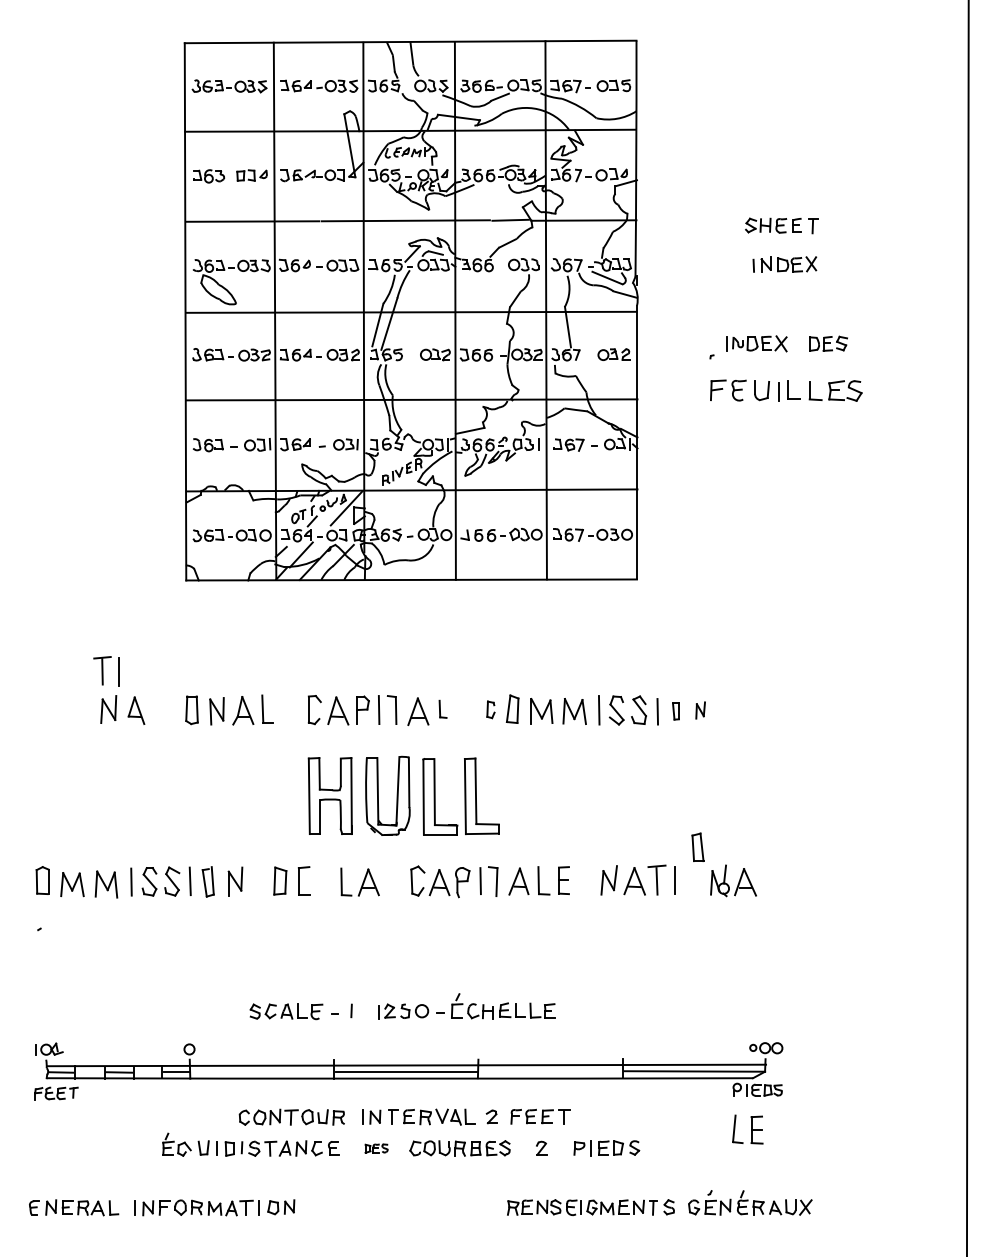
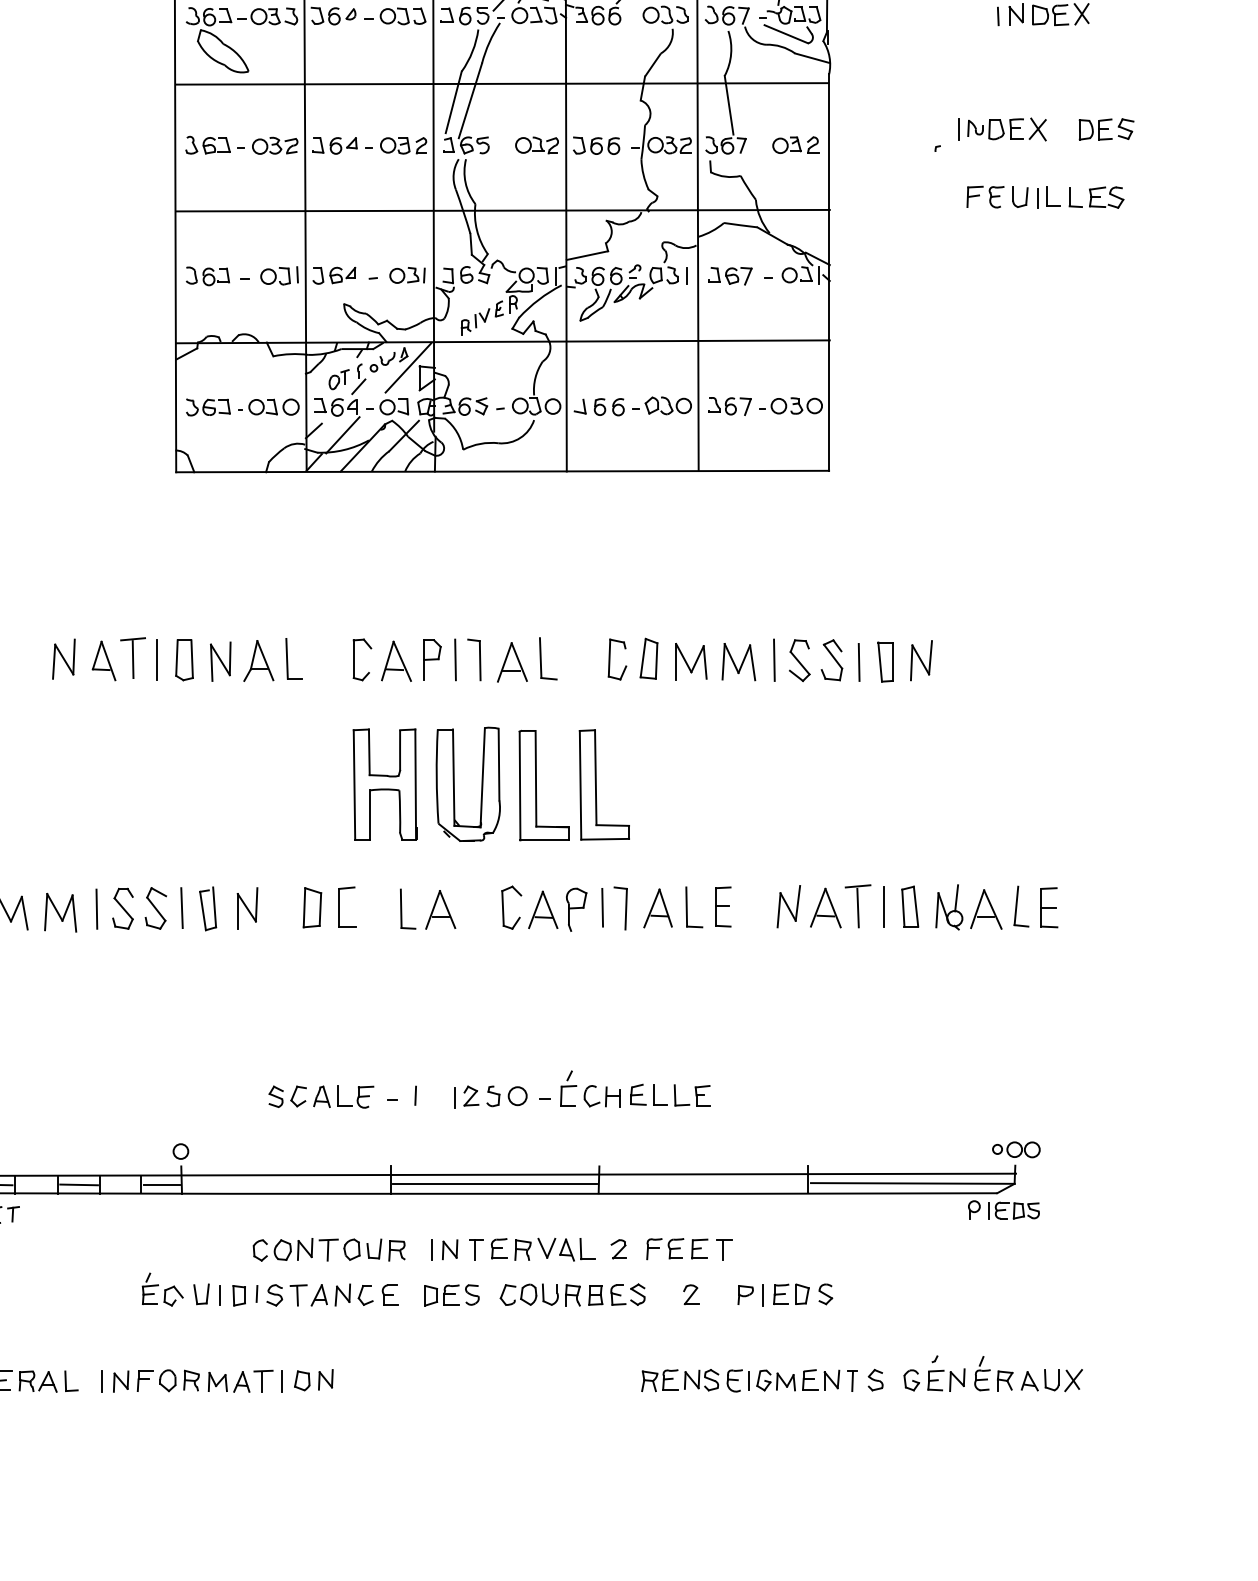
part: (786, 390) -> (1045, 197), size x0.71
part: (106, 671) -> (138, 659), moved
part: (442, 709) -> (547, 659), size x1.67
part: (490, 709) -> (616, 659), size x1.67
part: (700, 710) -> (921, 660), size x1.67
part: (675, 711) -> (884, 662), size x1.67
part: (697, 846) -> (909, 905), moved
part: (747, 1129) -> (1035, 906), moved
part: (376, 1148) -> (451, 1295), size x1.67

